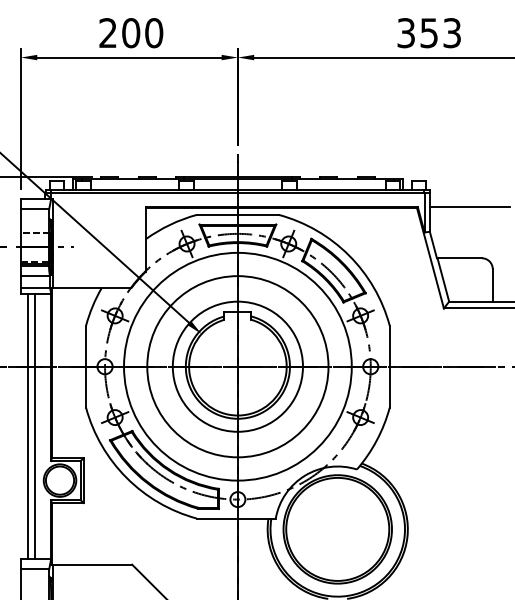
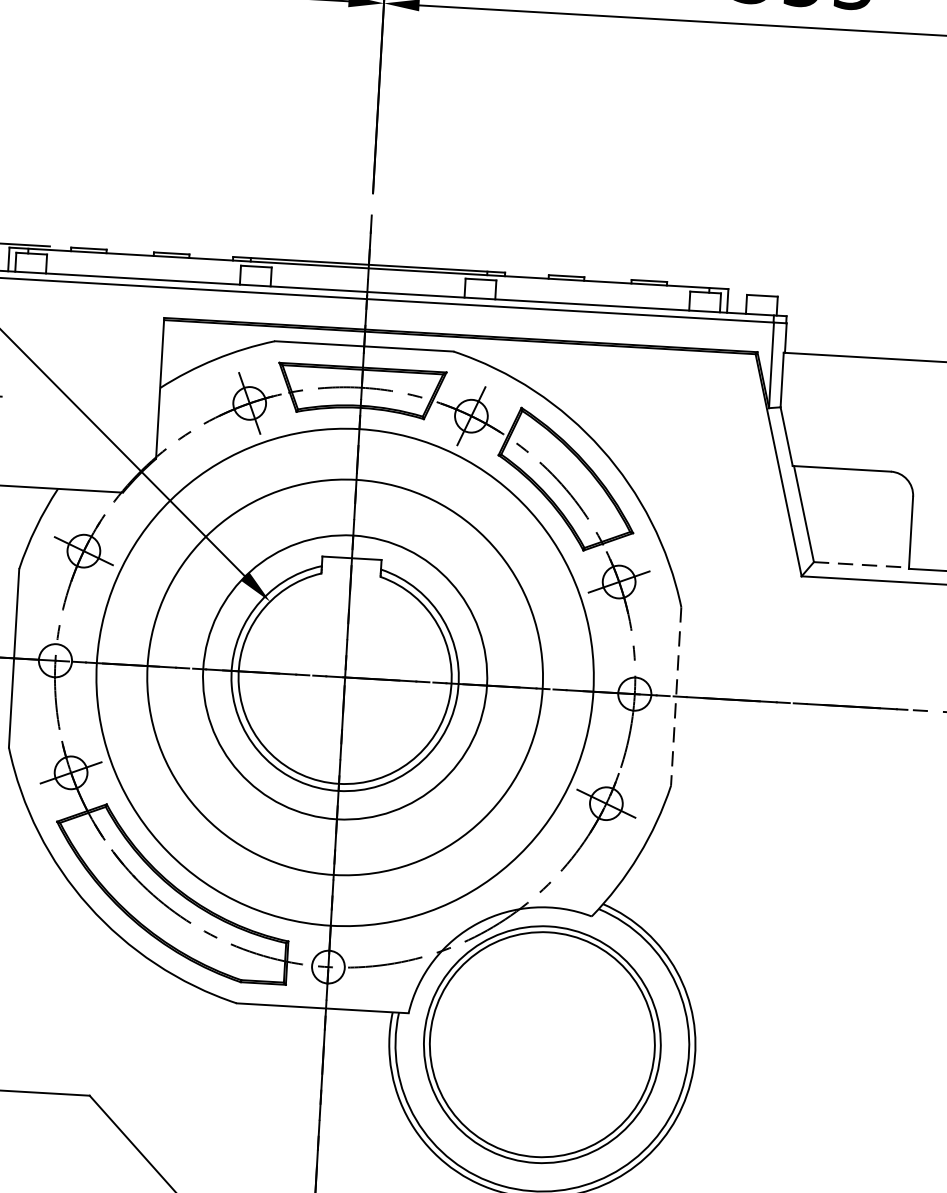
line: (470, 301) -> (860, 564), solid -> dashed
line: (389, 366) -> (675, 695), solid -> dashed

